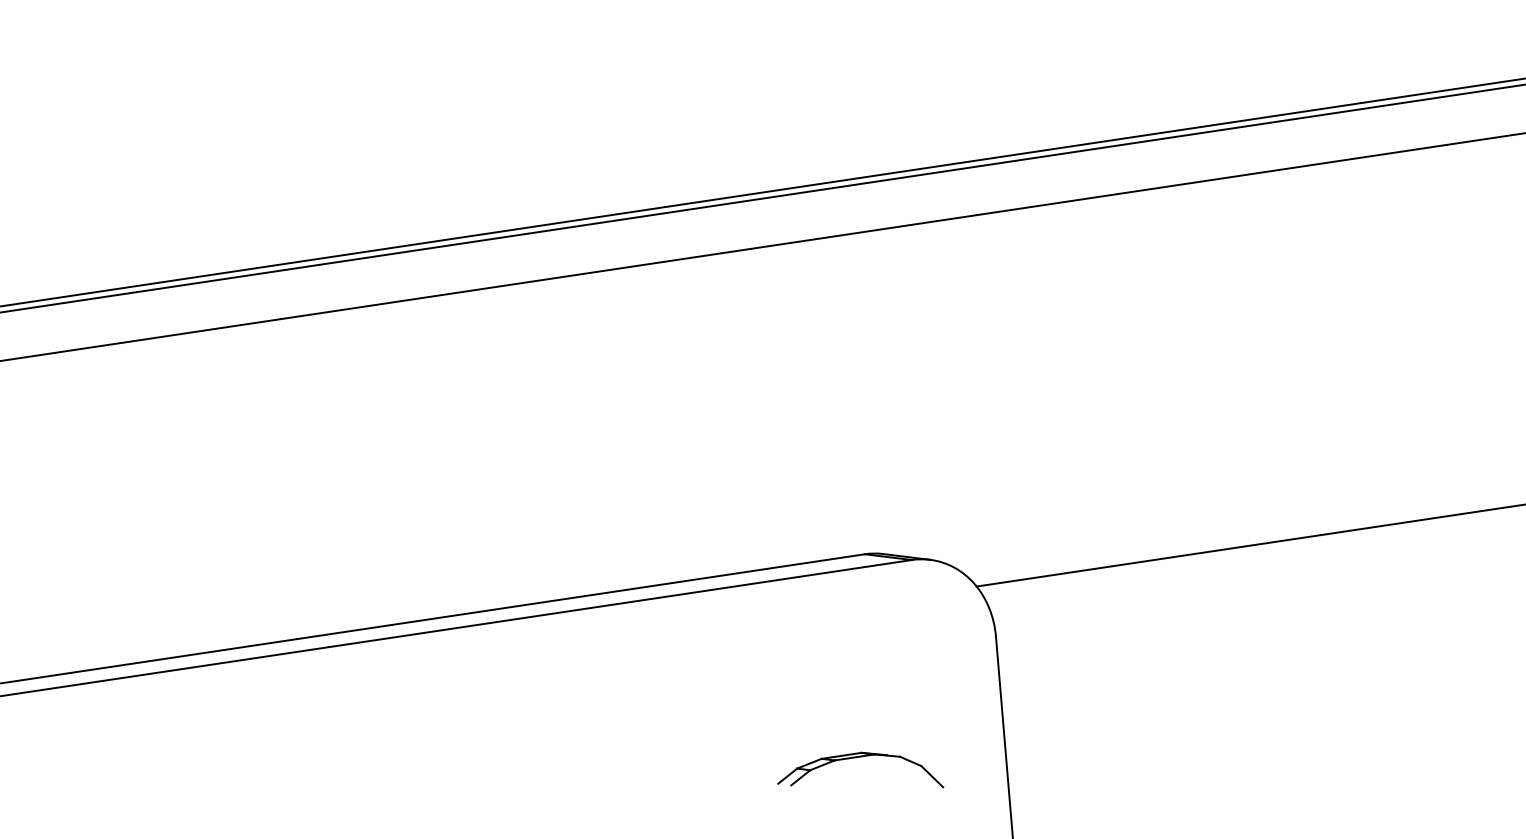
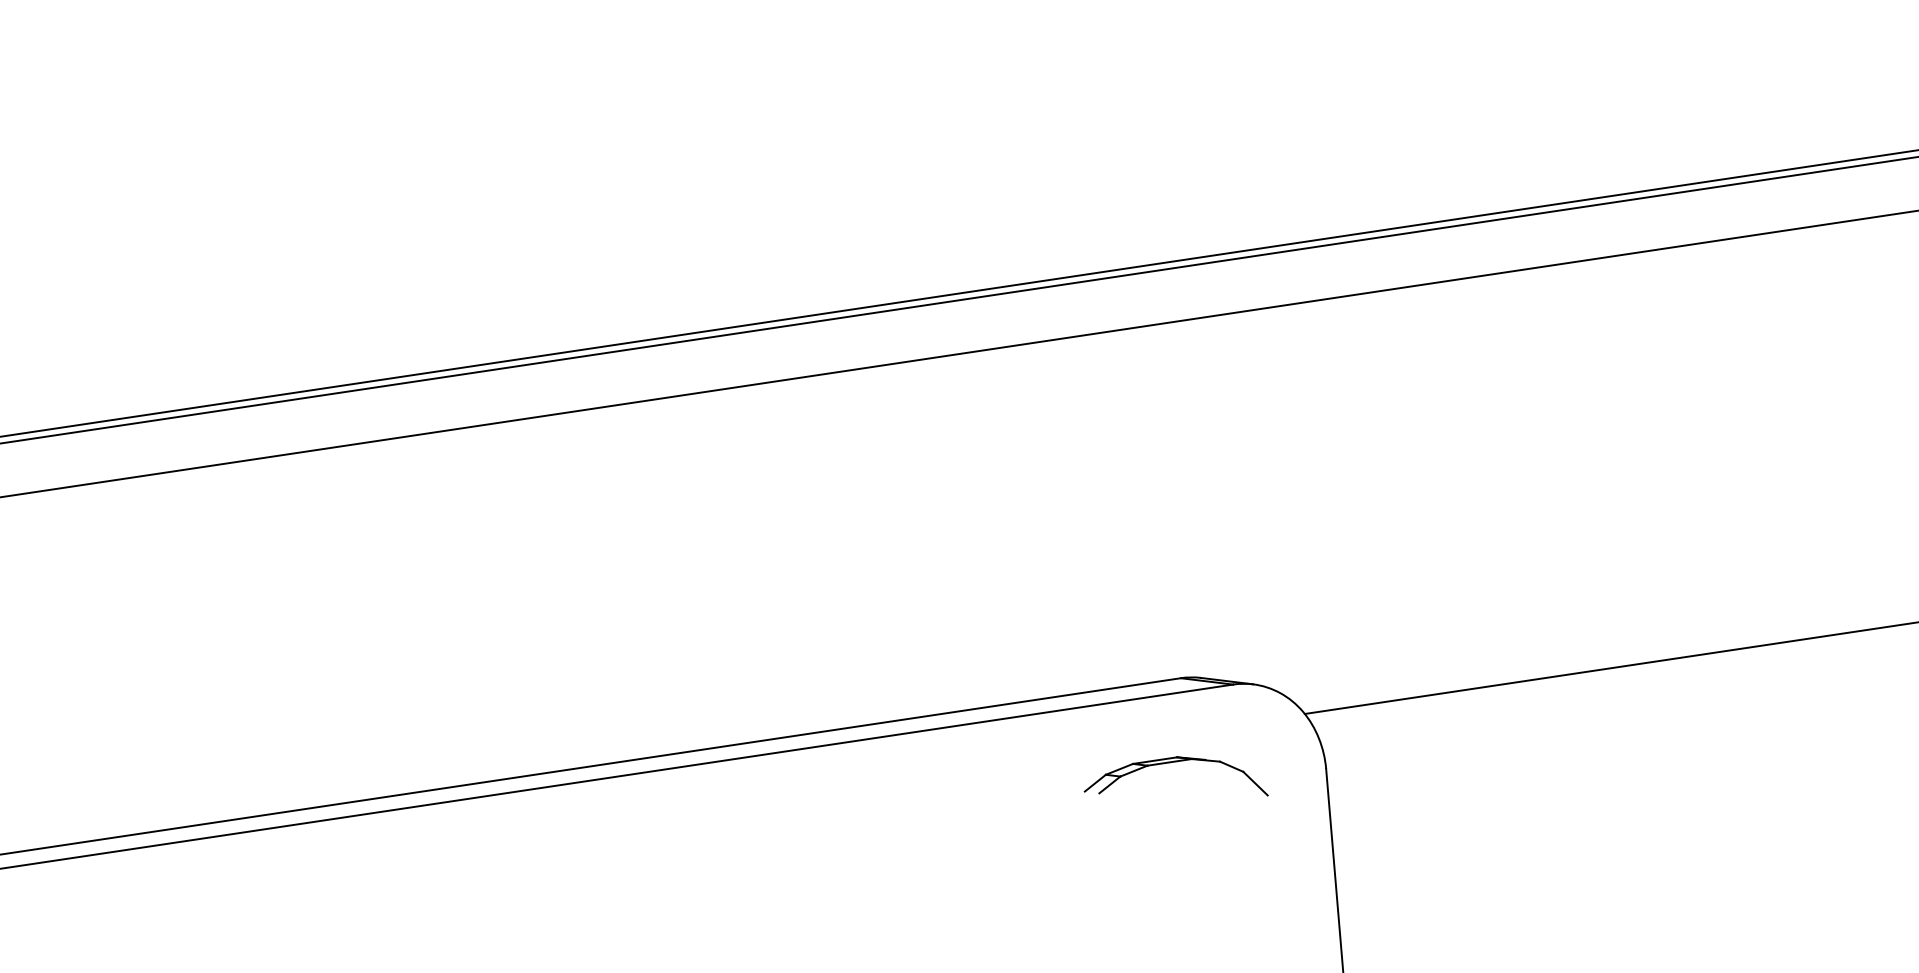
part: (855, 758) -> (1170, 763), moved

